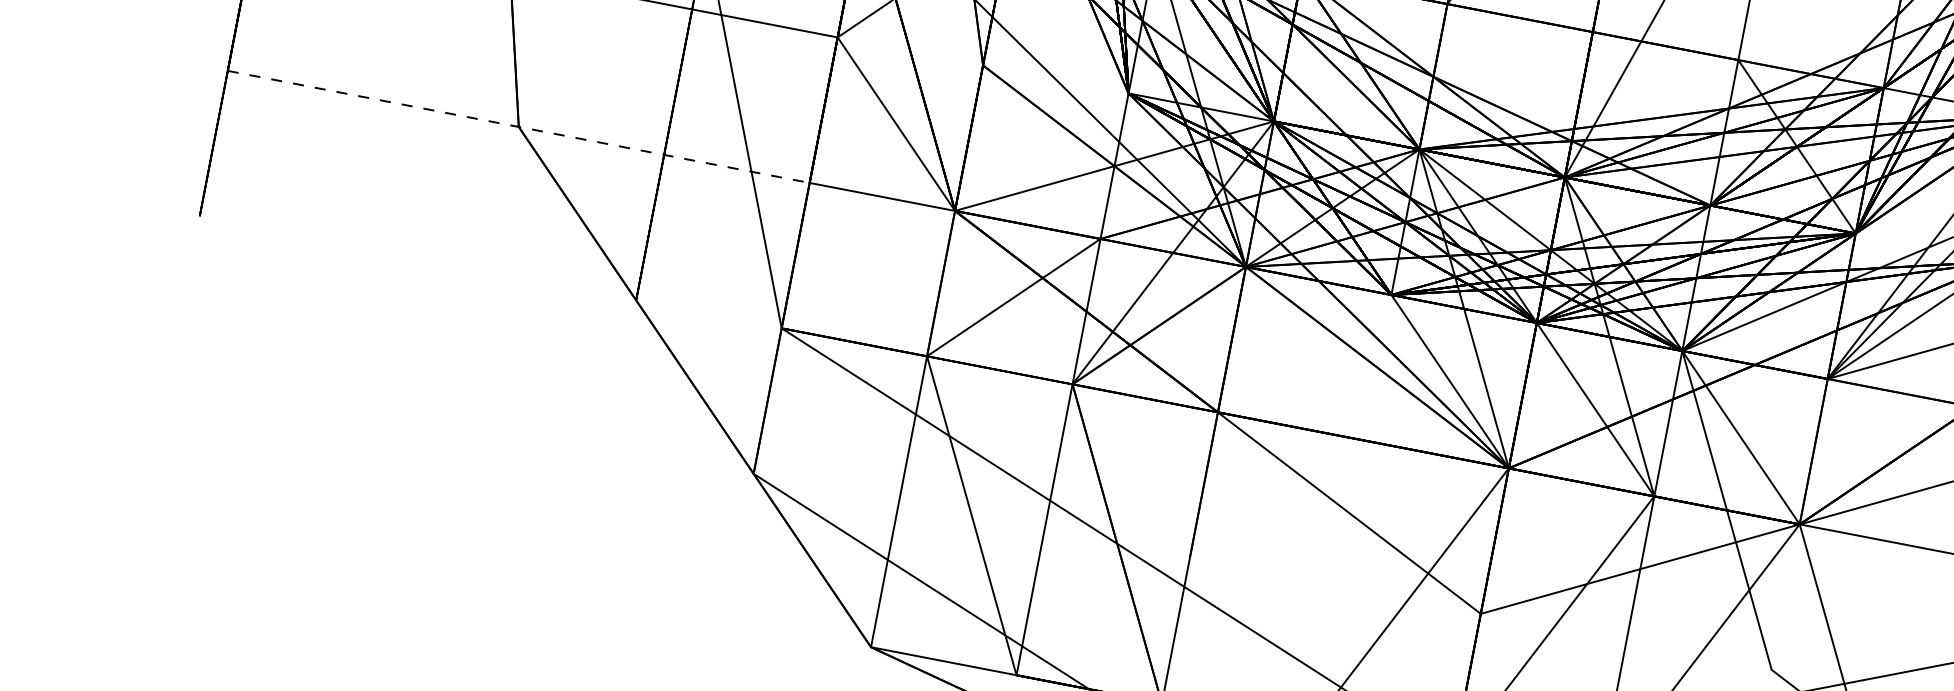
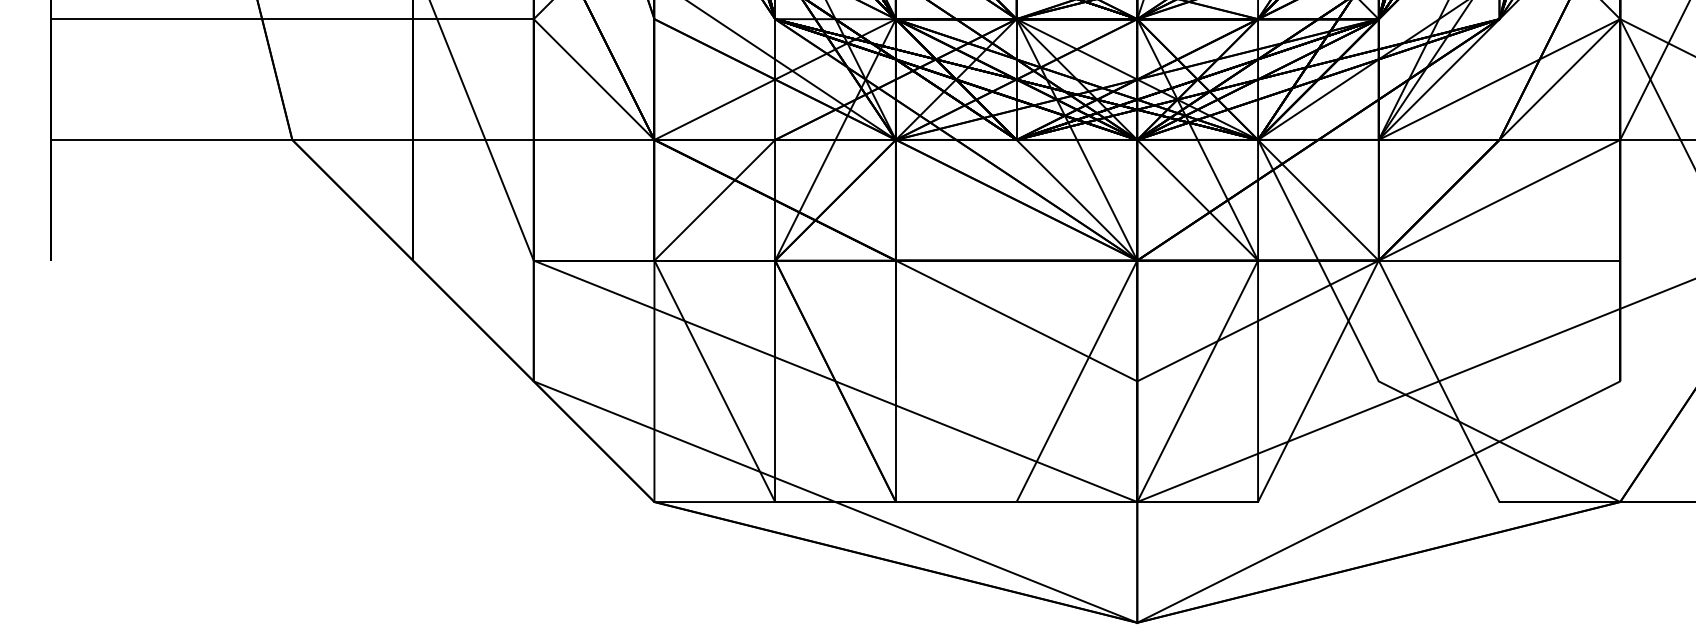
line: (520, 126) -> (293, 139), dashed -> solid

